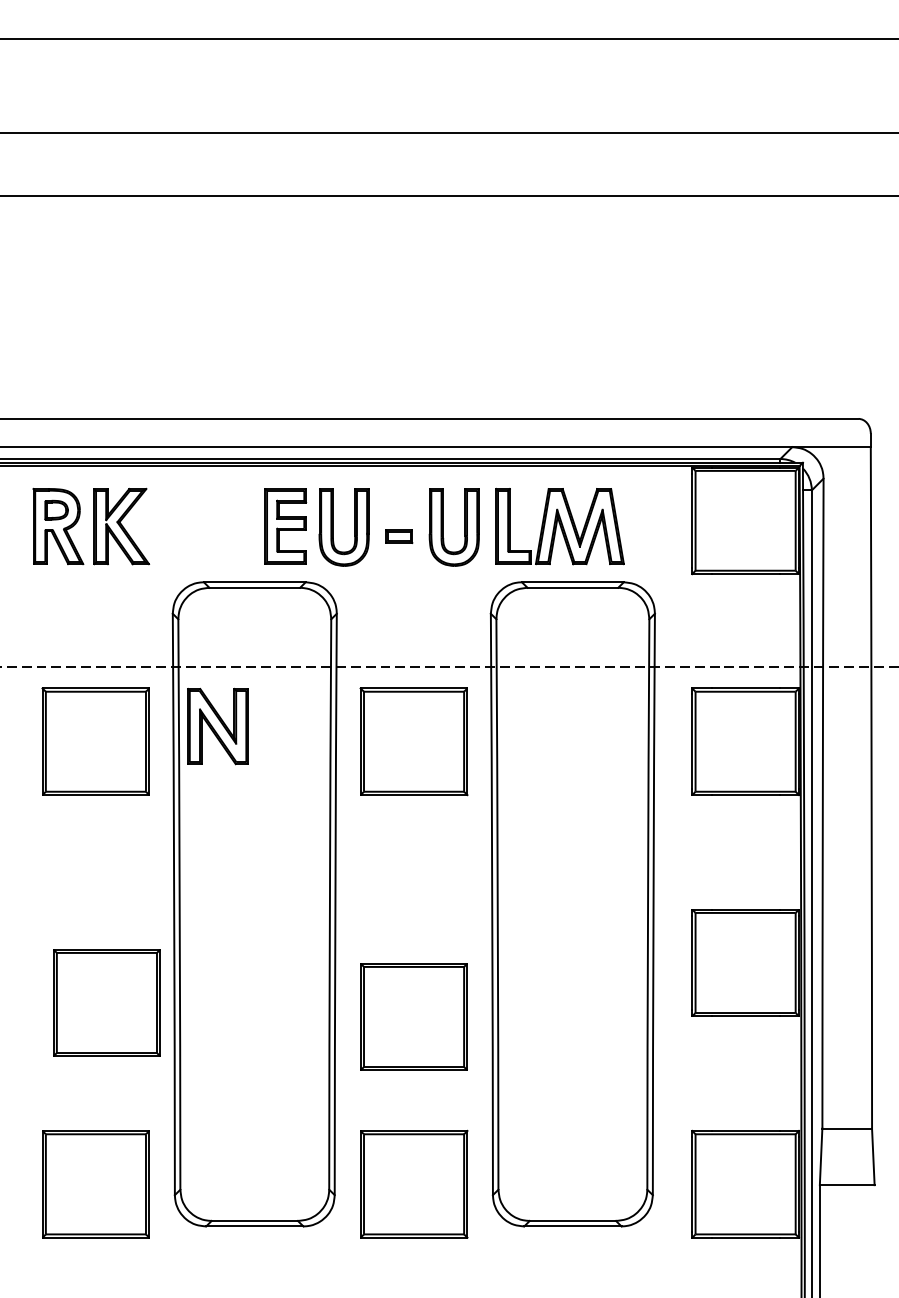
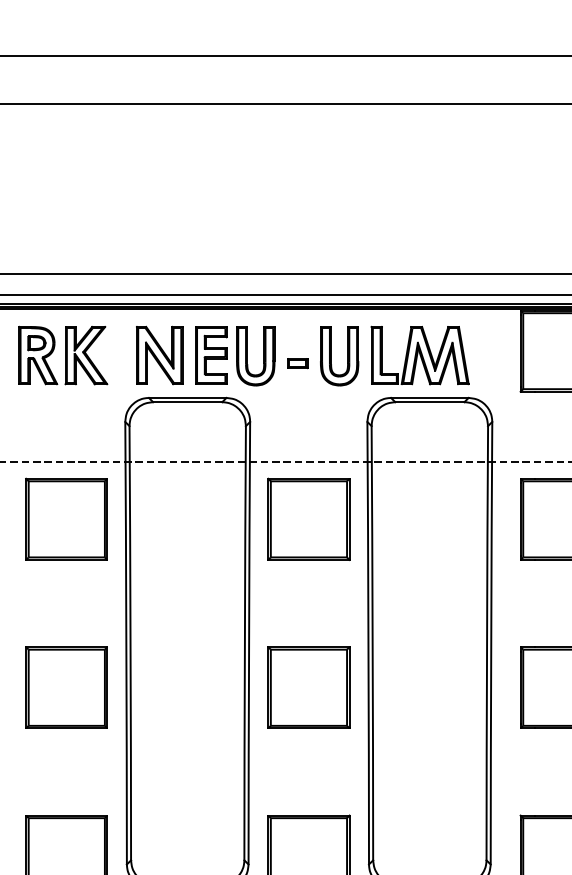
part: (217, 726) -> (159, 355), moved
part: (106, 1002) -> (66, 687), moved
part: (413, 1016) -> (308, 687), moved

